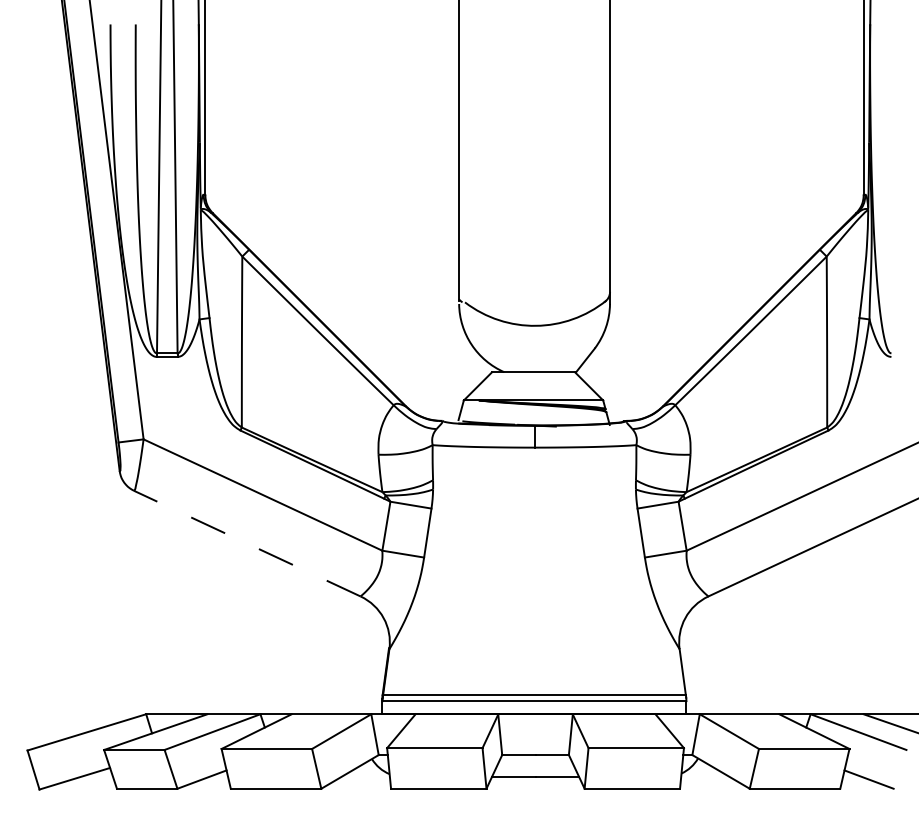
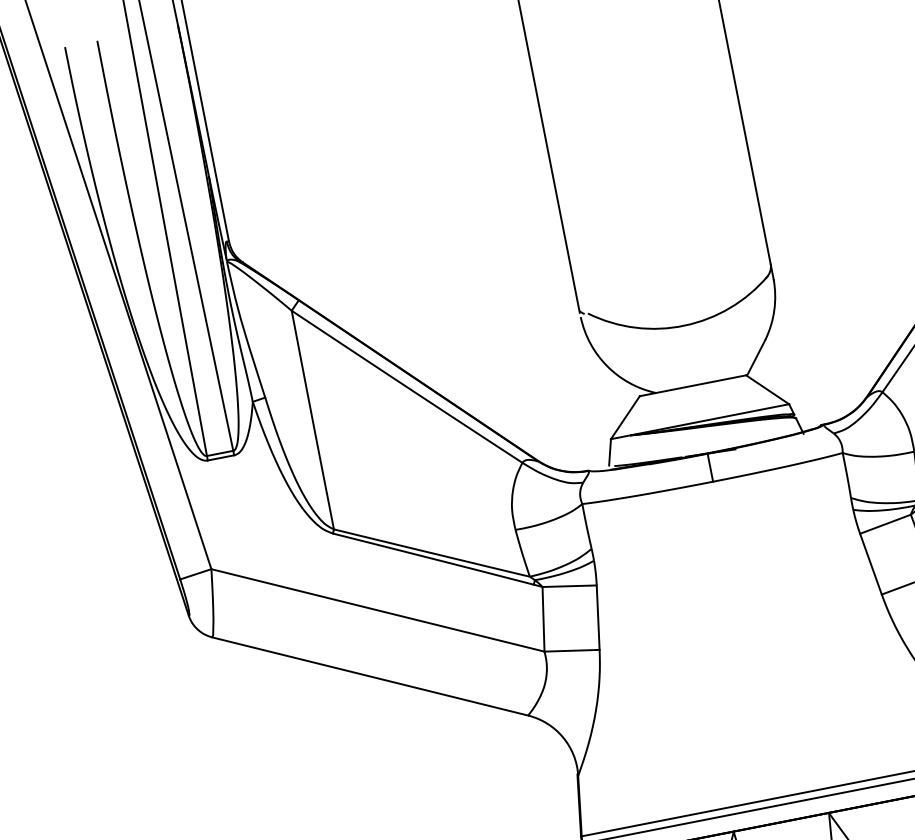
line: (247, 543) -> (370, 676), dashed -> solid

